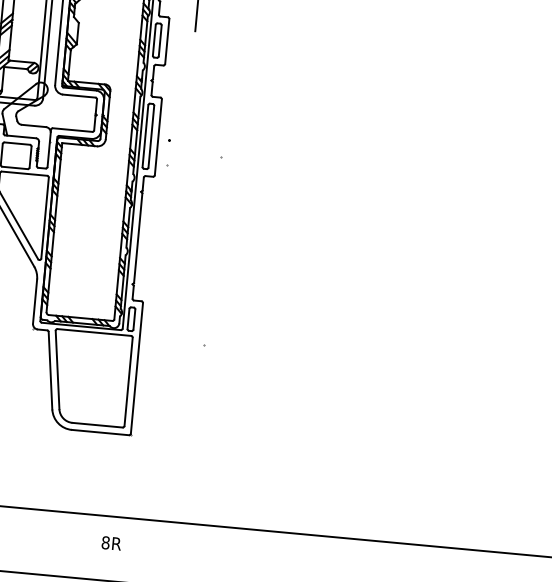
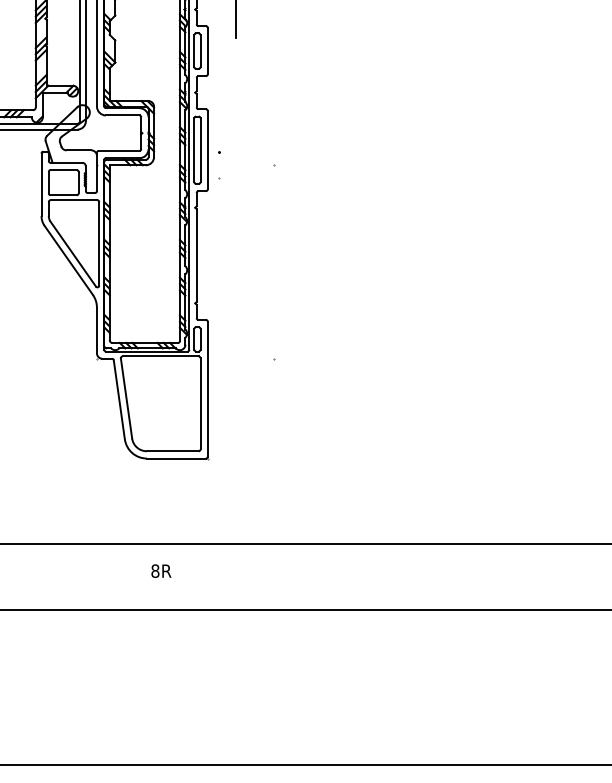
text: (111, 542) -> (161, 570), moved

